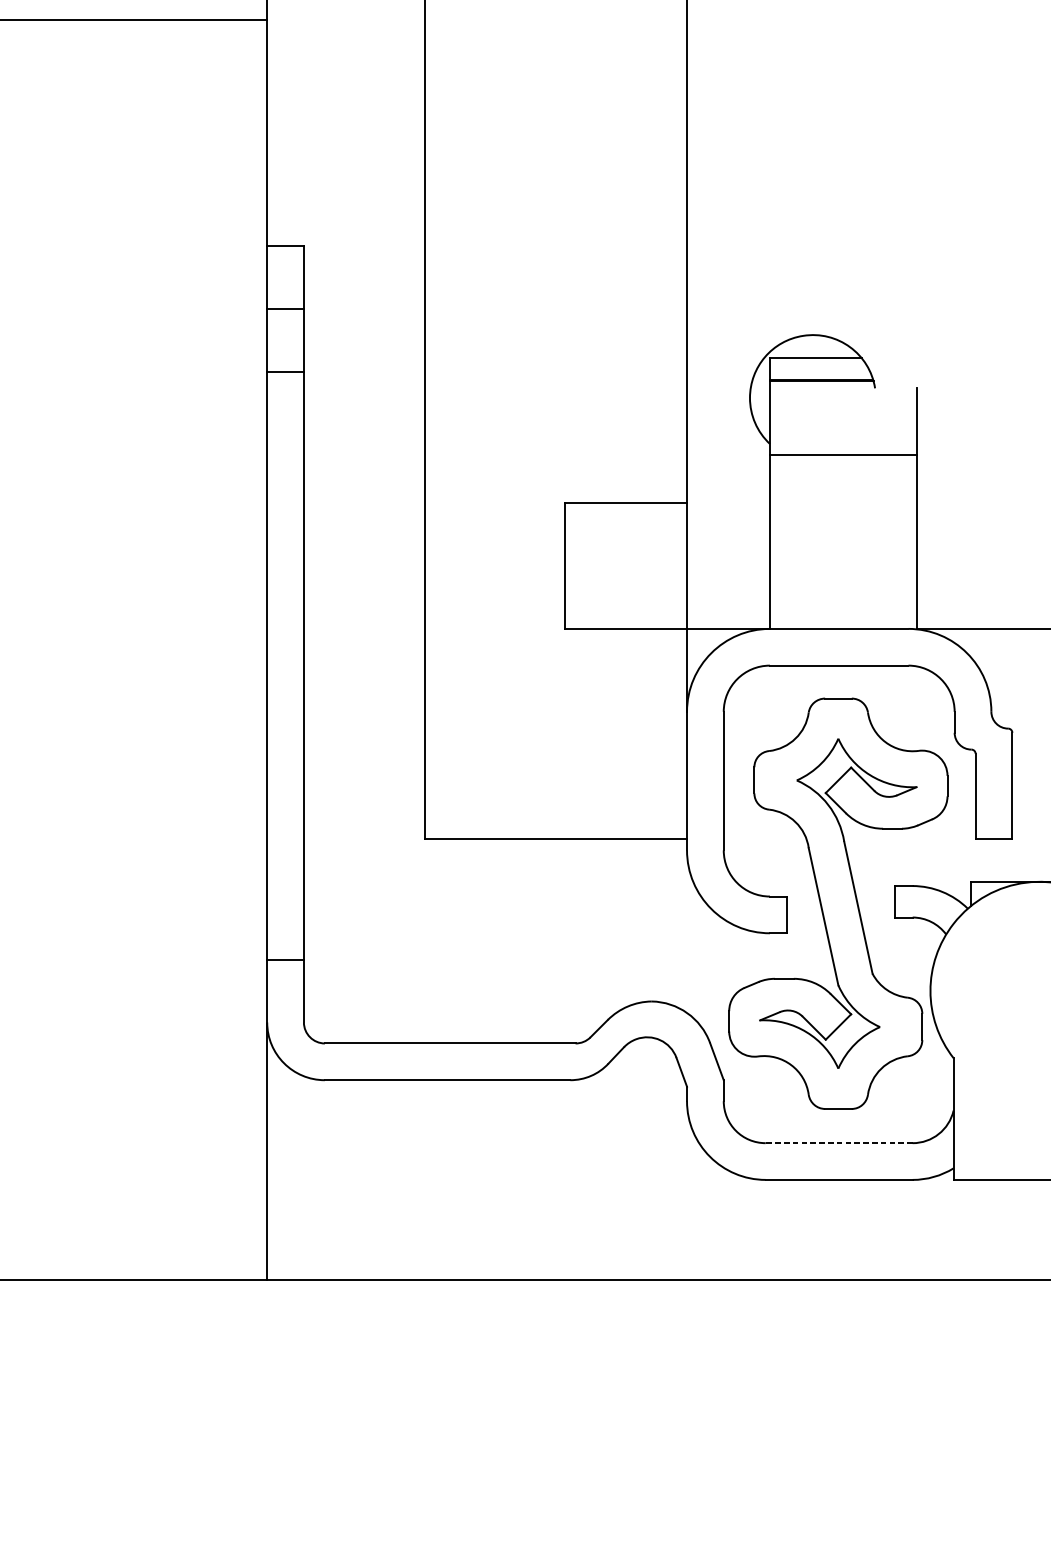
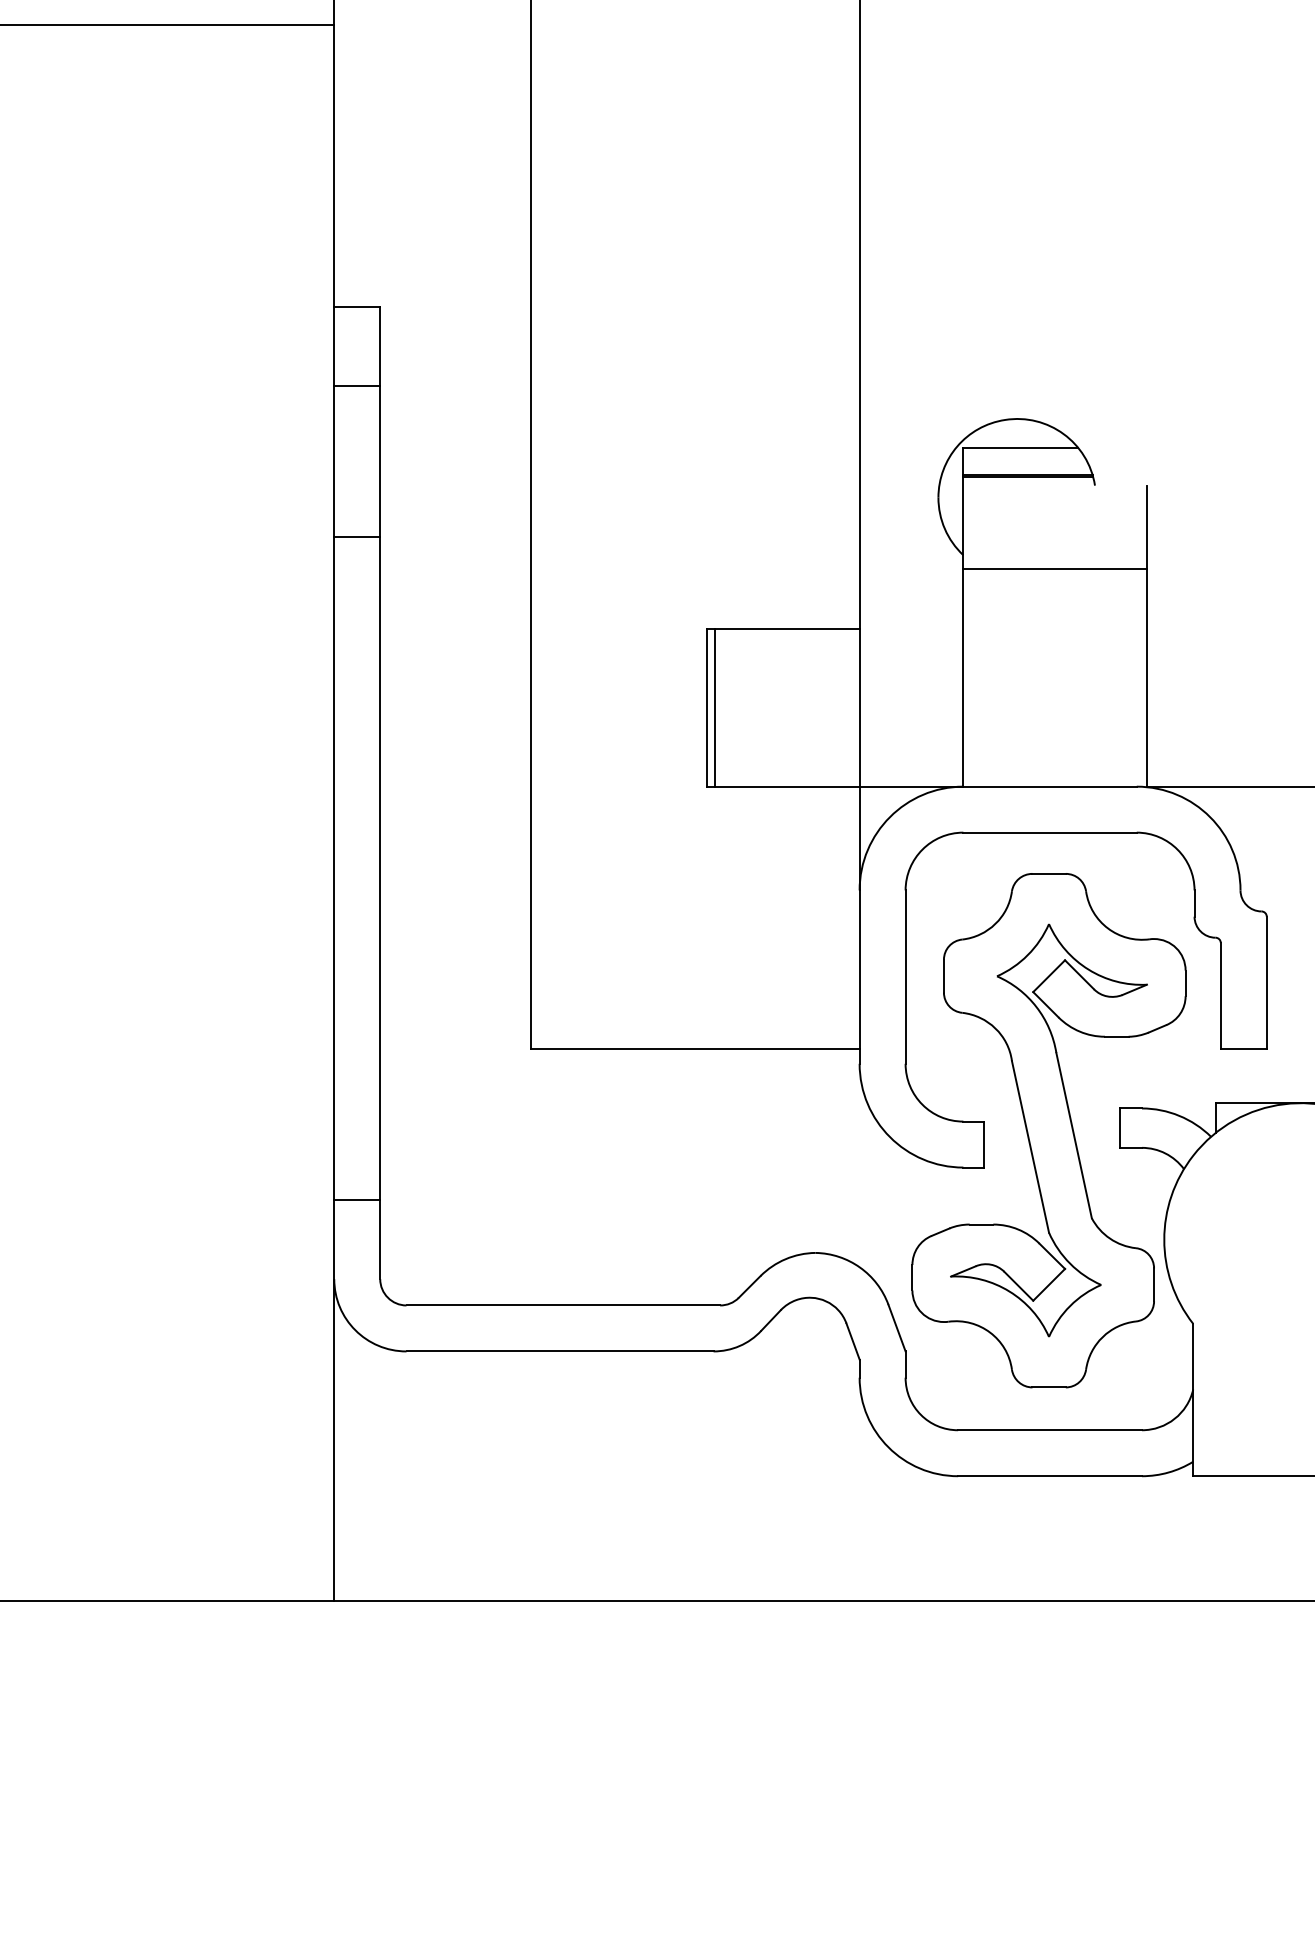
line: (285, 372) -> (357, 537), moved
line: (571, 565) -> (715, 707), added
line: (839, 1143) -> (1050, 1430), dashed -> solid

